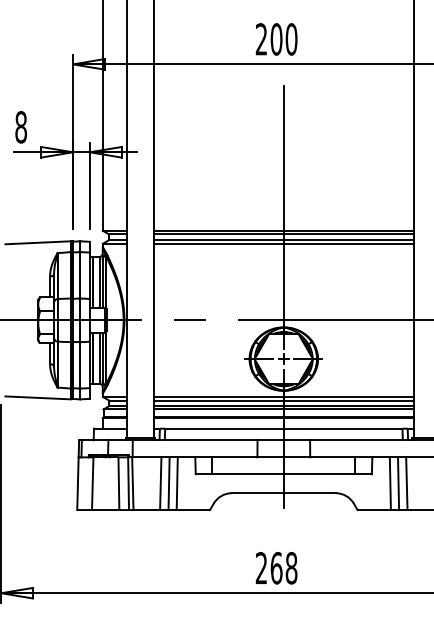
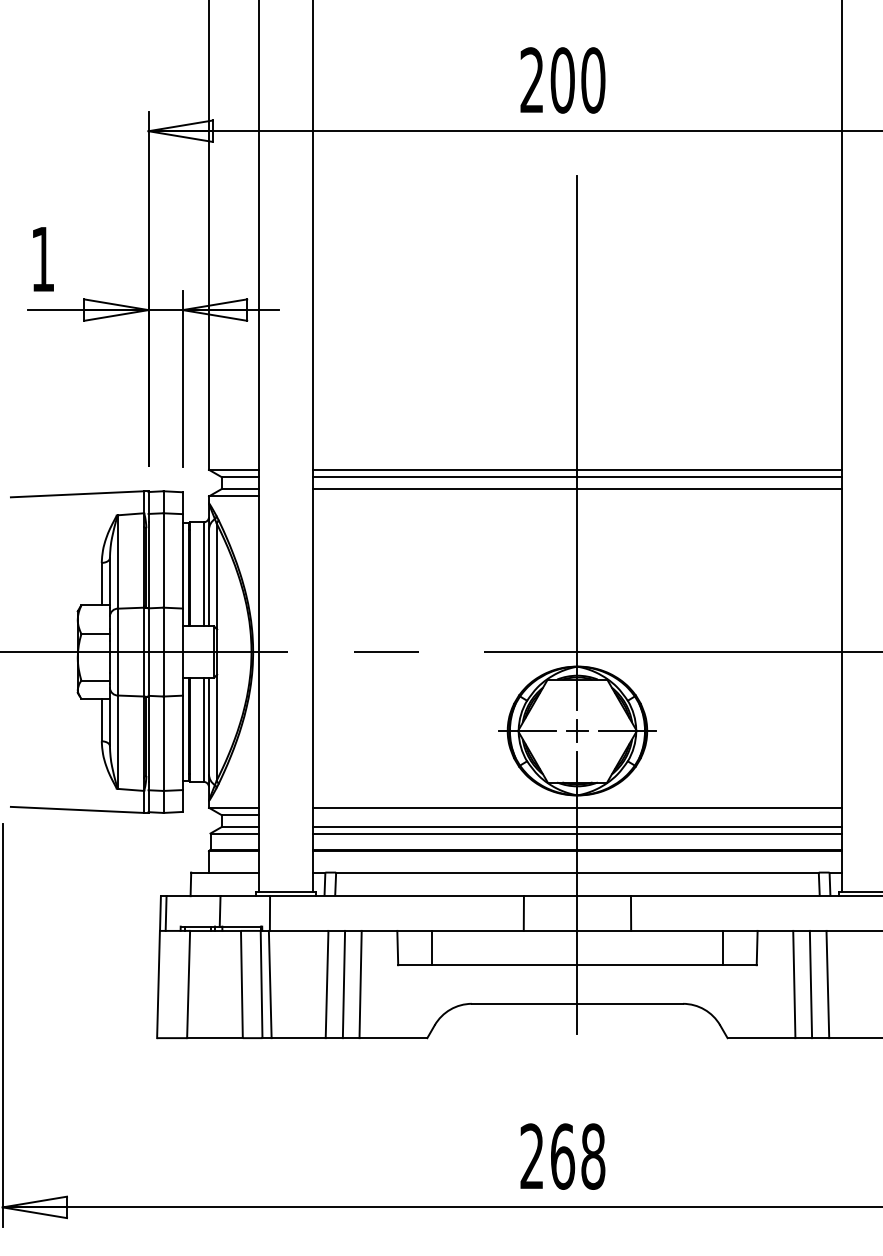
text: (21, 127) -> (43, 259), 8 -> 1
line: (283, 243) -> (576, 495), removed
line: (283, 400) -> (576, 815), removed

